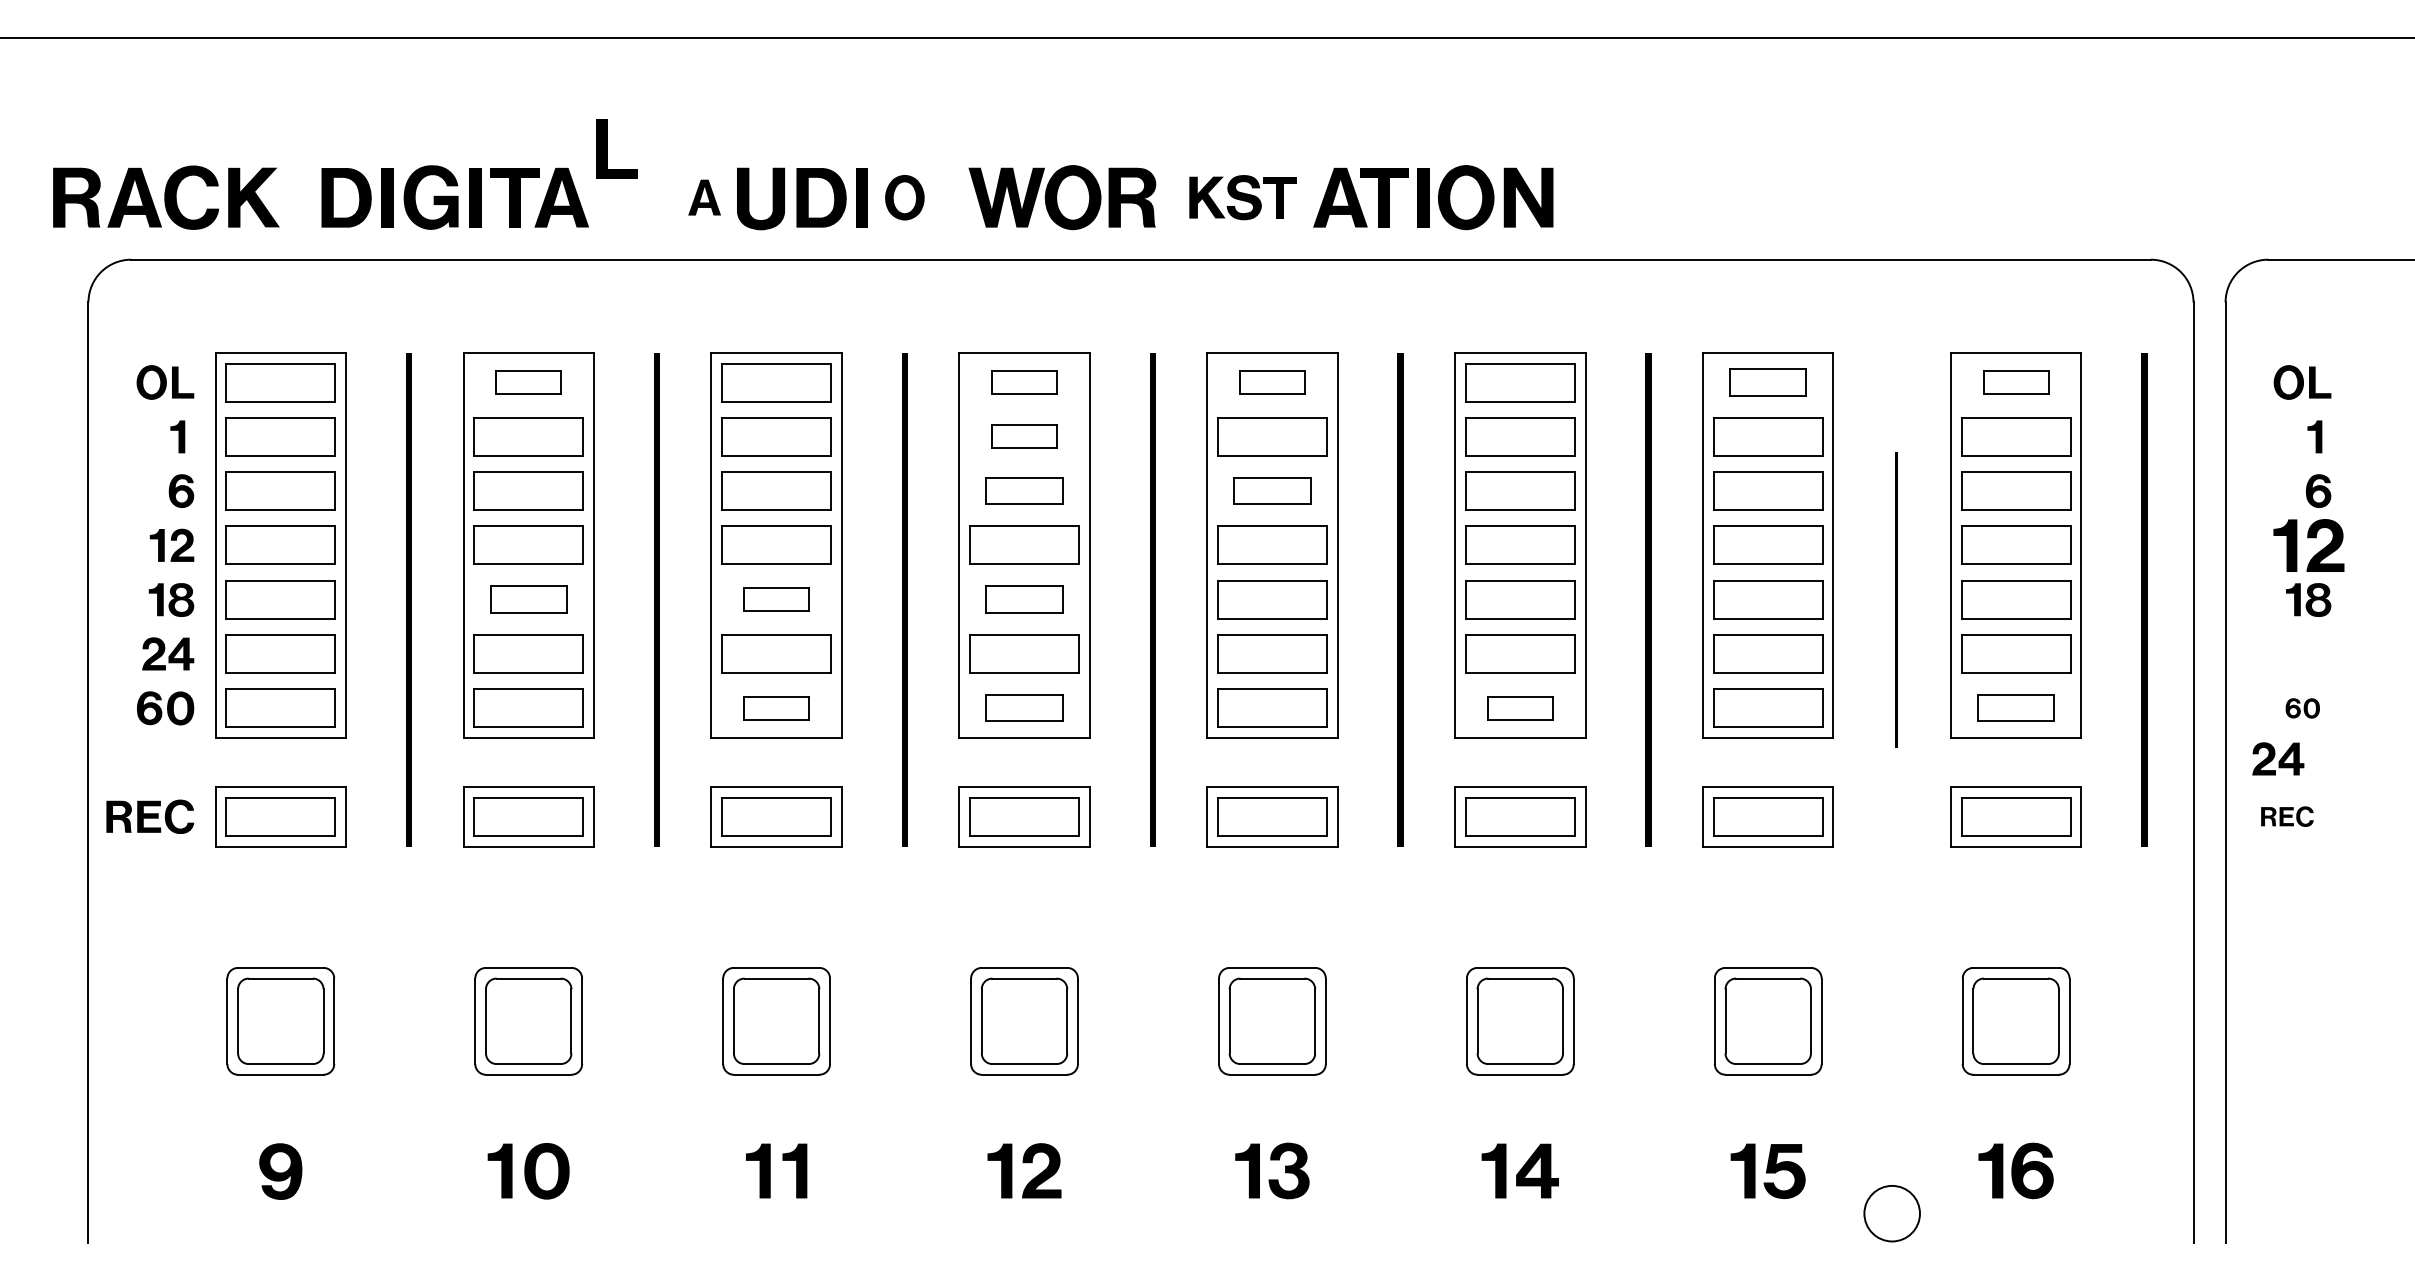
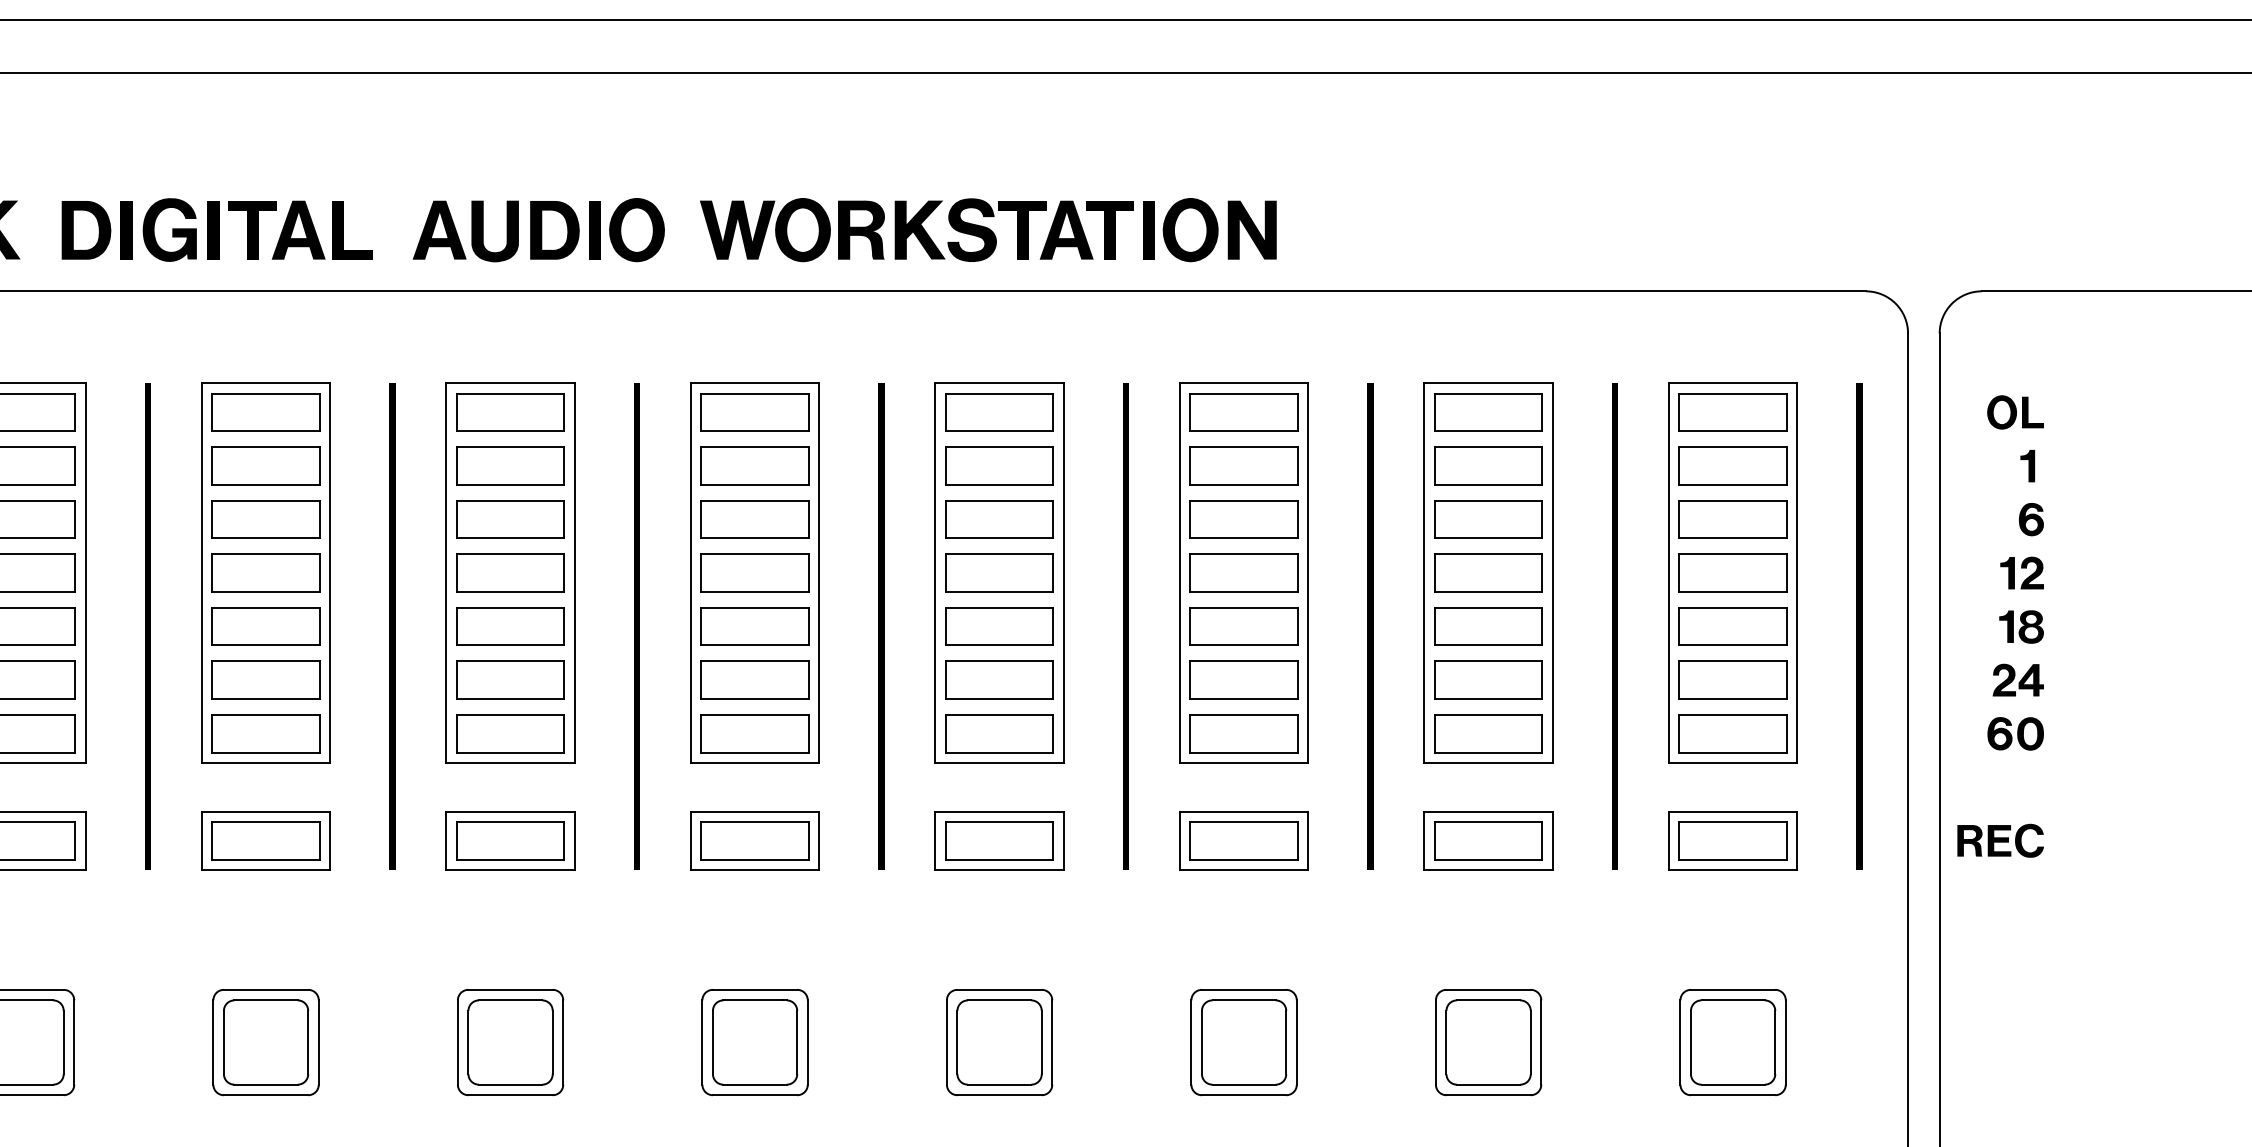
part: (607, 148) -> (343, 229), moved
part: (704, 197) -> (439, 229), size x1.67
part: (904, 197) -> (636, 229), size x1.43
part: (1243, 197) -> (971, 229), size x1.43
part: (528, 382) -> (265, 412), size x1.67
part: (1024, 382) -> (755, 412), size x1.67
part: (1272, 382) -> (999, 412), size x1.67
part: (1768, 382) -> (1488, 412), size x1.43
part: (2016, 382) -> (1733, 412), size x1.67
part: (1024, 436) -> (755, 465), size x1.67
part: (1024, 490) -> (755, 518), size x1.43
part: (1272, 490) -> (999, 518), size x1.43
part: (2309, 544) -> (2022, 572), size x0.62
part: (528, 599) -> (265, 626), size x1.43
part: (776, 599) -> (510, 626), size x1.67
part: (1024, 599) -> (755, 626), size x1.43
part: (1896, 599) -> (1615, 626), size x1.67
part: (776, 707) -> (510, 733), size x1.67
part: (1024, 707) -> (755, 733), size x1.43
part: (1520, 707) -> (1244, 733), size x1.67
part: (2016, 707) -> (1733, 733), size x1.43
part: (2302, 708) -> (2015, 733), size x1.67
part: (2278, 758) -> (2018, 679), moved
part: (2287, 816) -> (2000, 840), size x1.67

